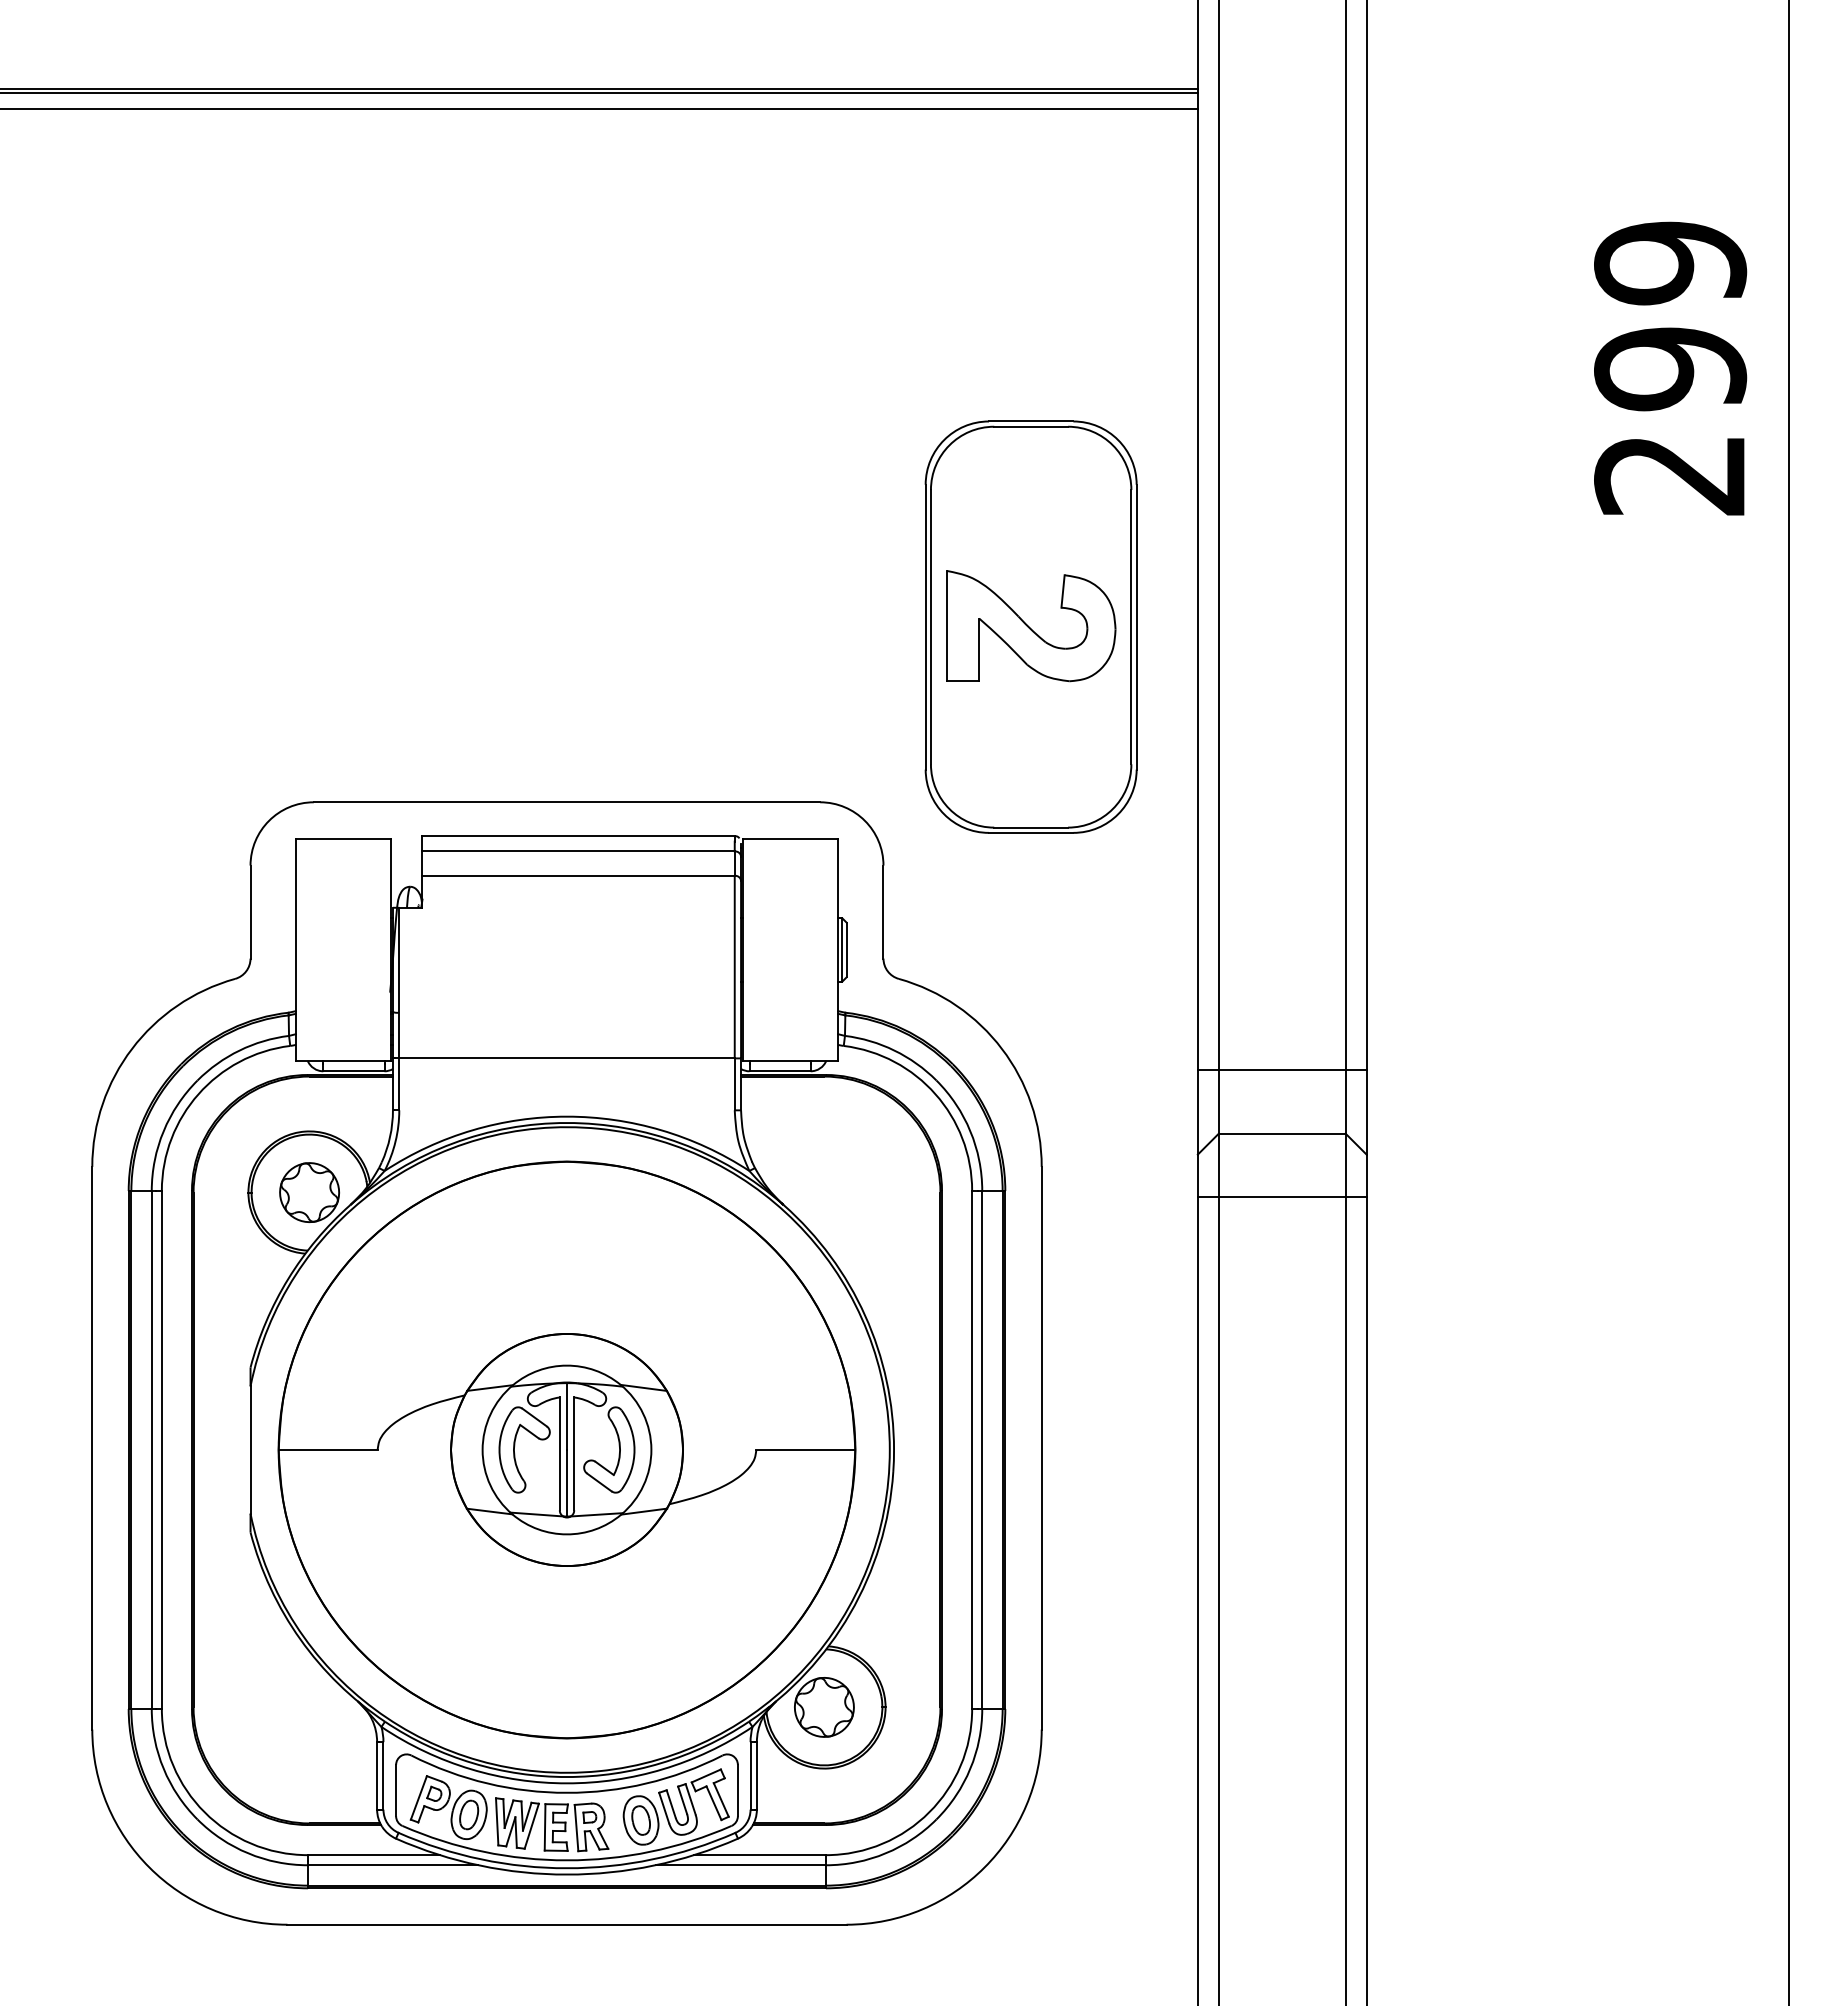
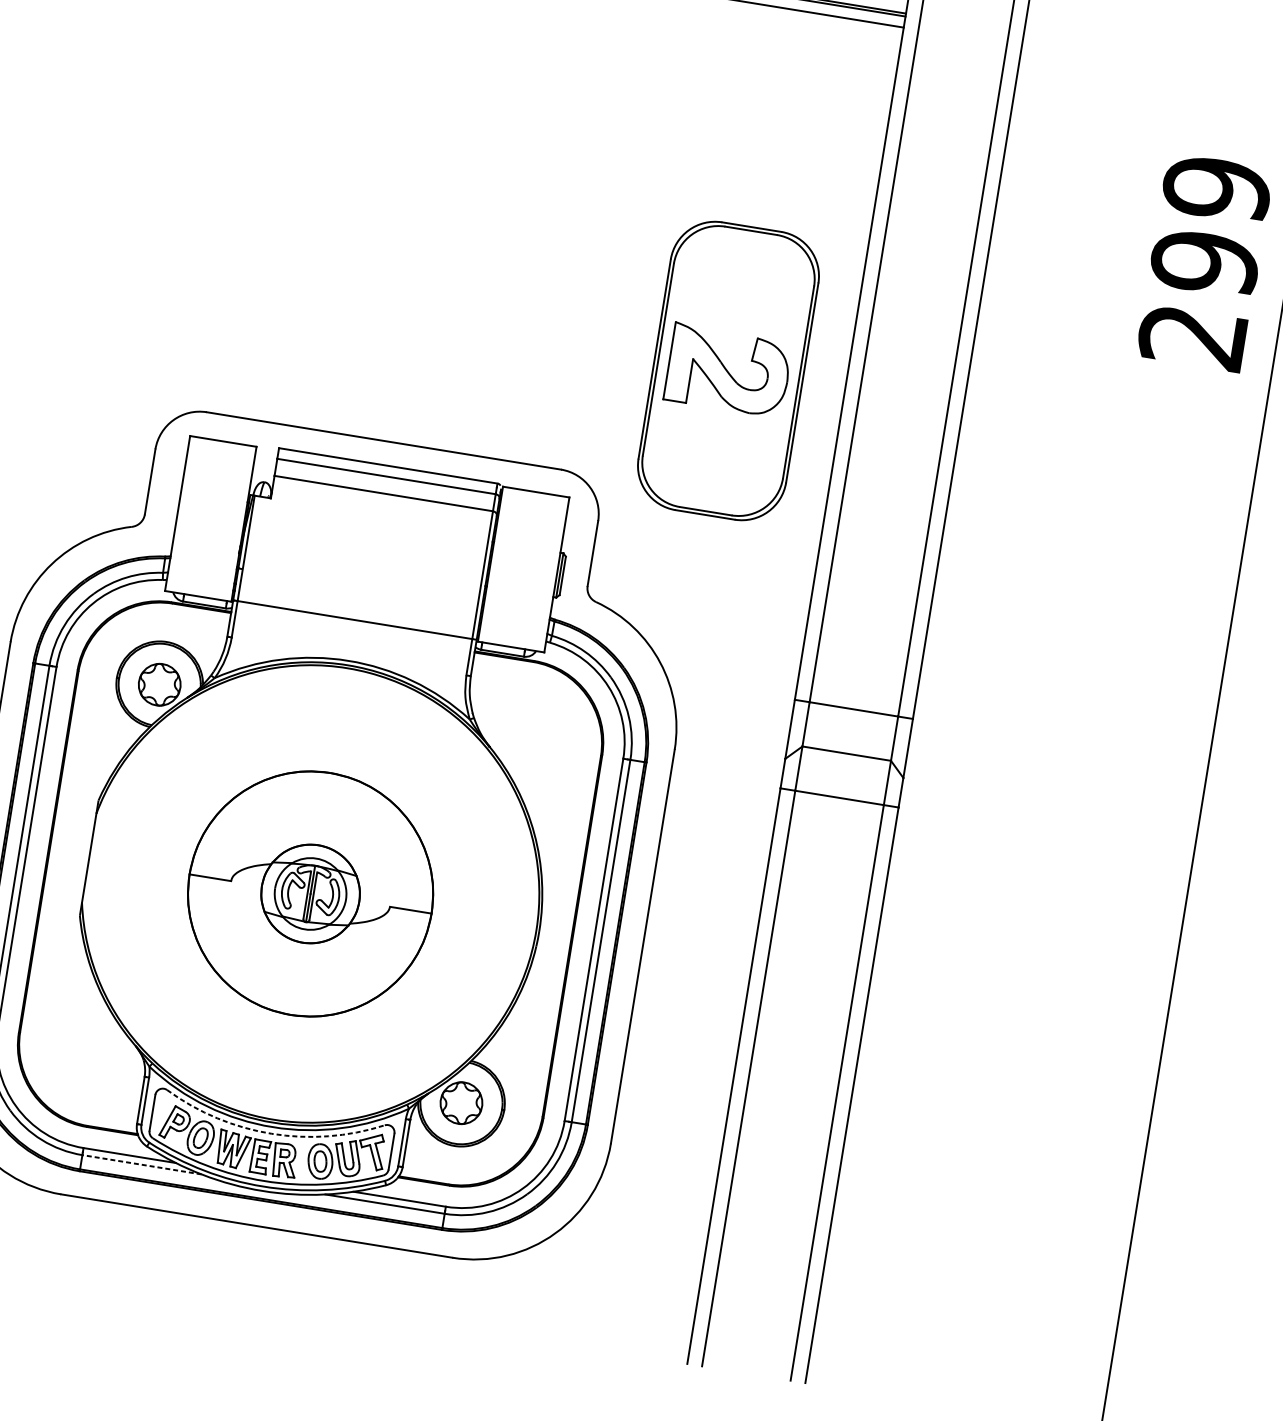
part: (566, 1449) -> (310, 893), size x0.6
arc: (567, 1792) -> (272, 1133), solid -> dashed
line: (392, 1865) -> (141, 1164), solid -> dashed

